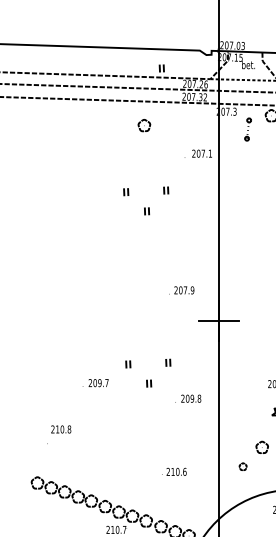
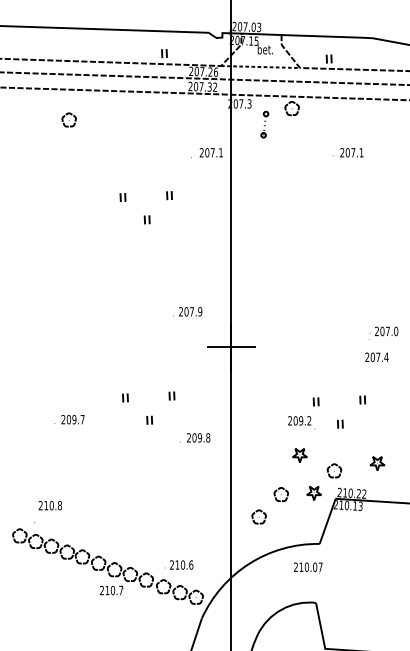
part: (143, 125) -> (68, 119), moved
text: (95, 382) -> (69, 419), moved
text: (59, 434) -> (48, 511), moved
part: (242, 466) -> (258, 516), size x1.67
text: (173, 471) -> (178, 564), moved

